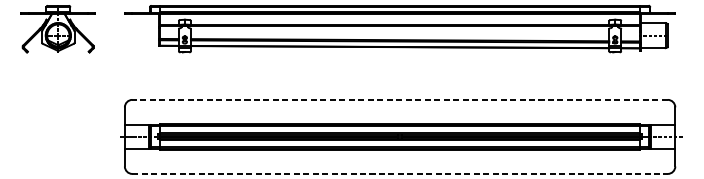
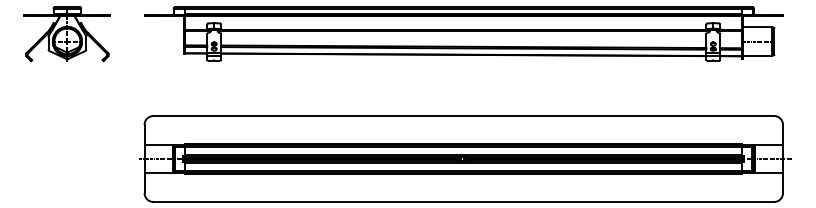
line: (399, 100) -> (463, 116), dashed -> solid
line: (399, 173) -> (463, 201), dashed -> solid

